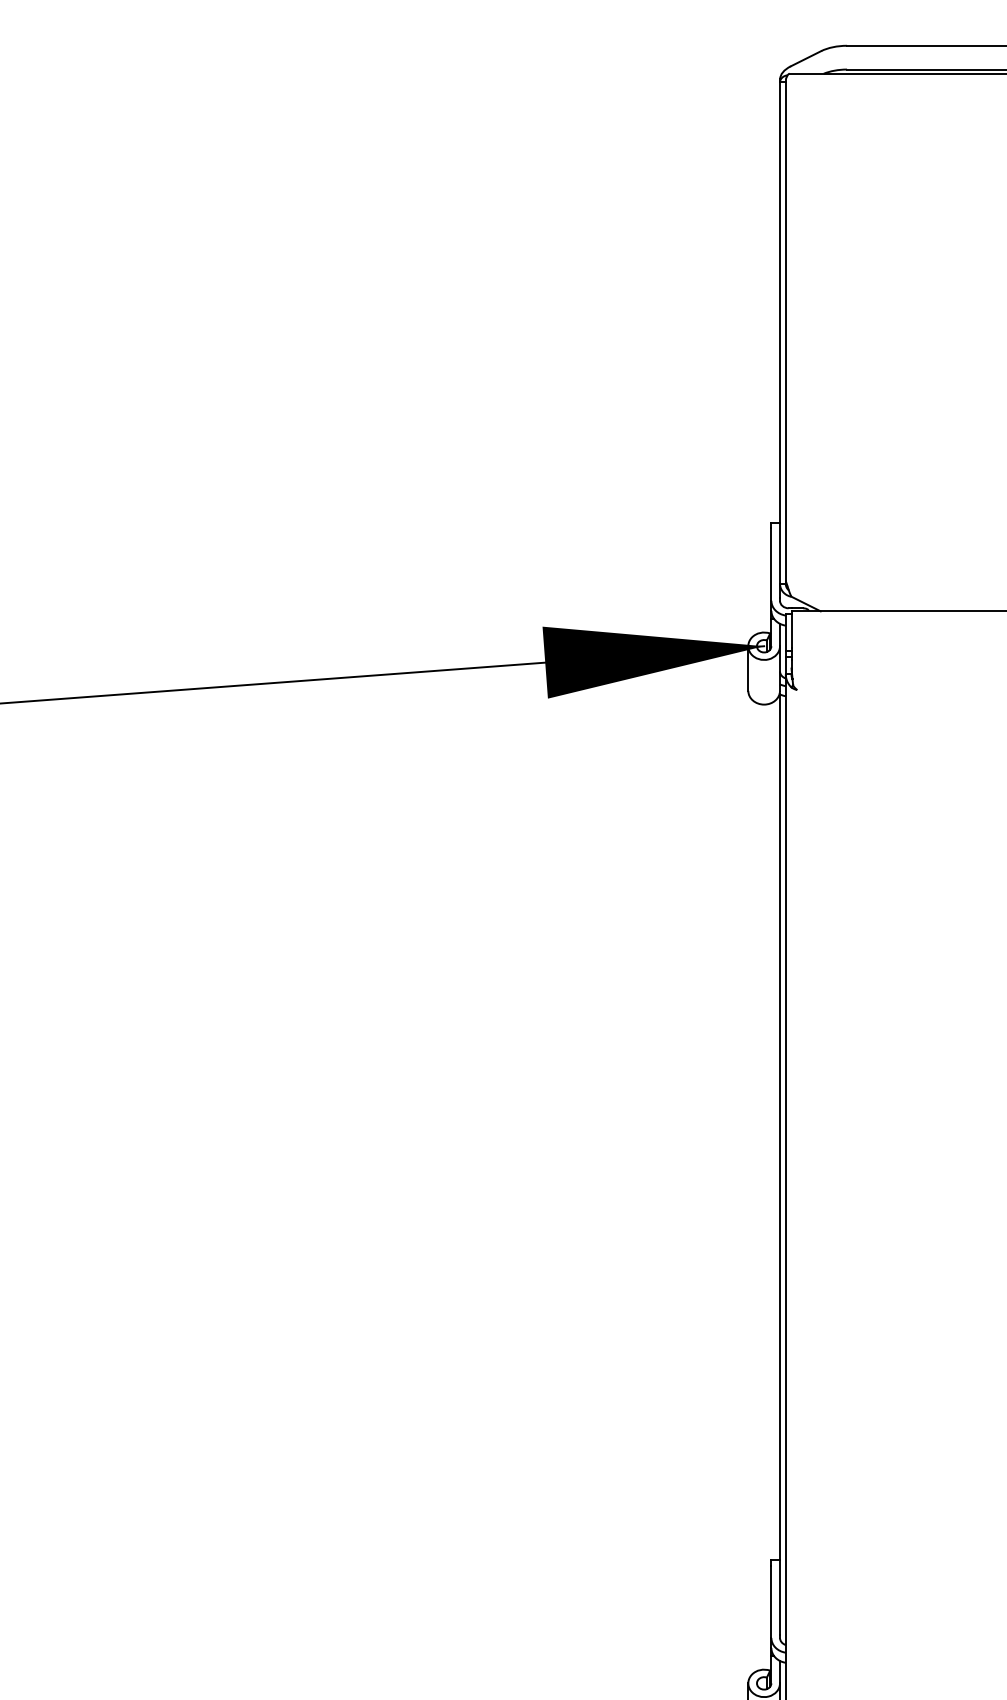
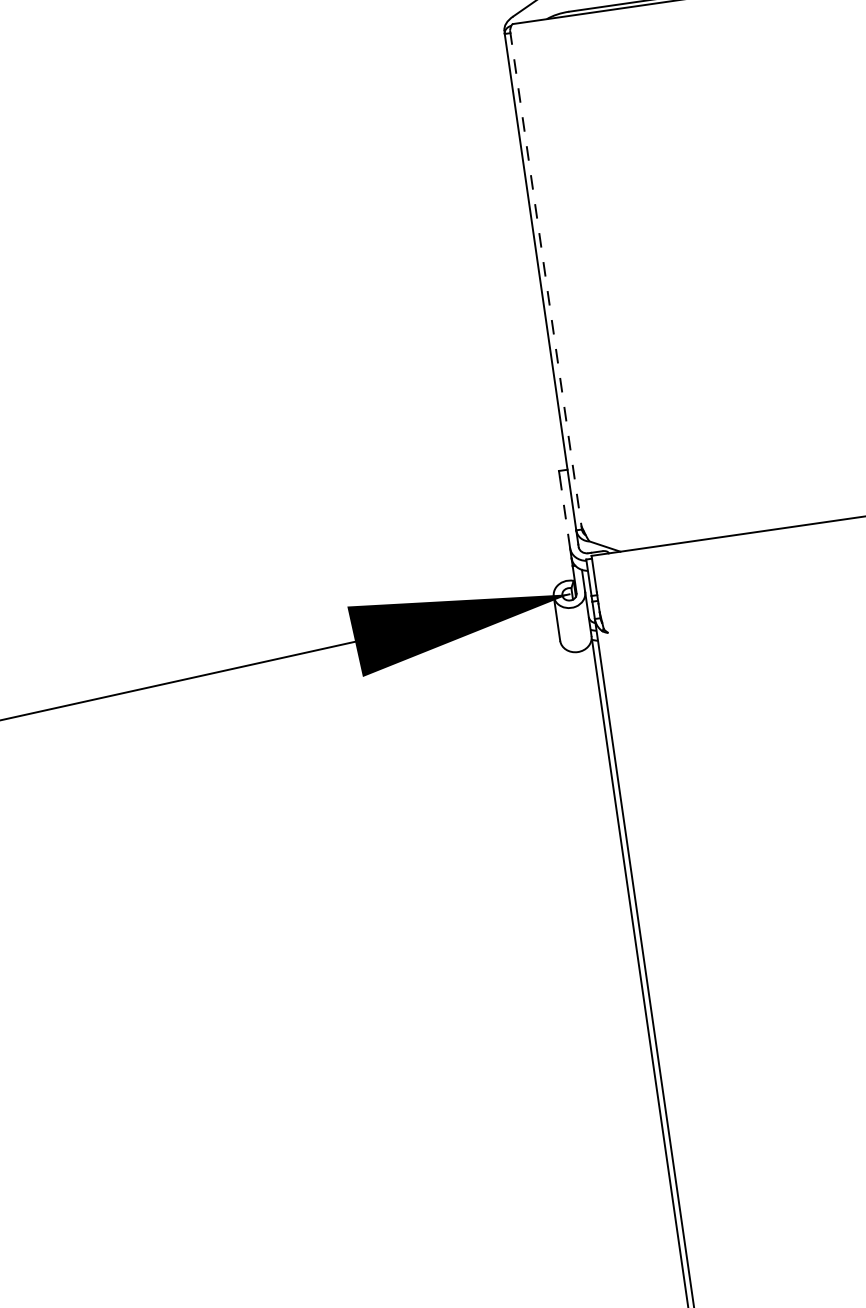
line: (785, 330) -> (545, 278), solid -> dashed
line: (771, 564) -> (565, 512), solid -> dashed

